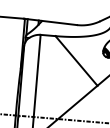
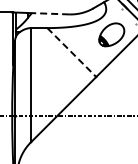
line: (59, 22) -> (50, 13), solid -> dashed
line: (76, 60) -> (71, 52), solid -> dashed

